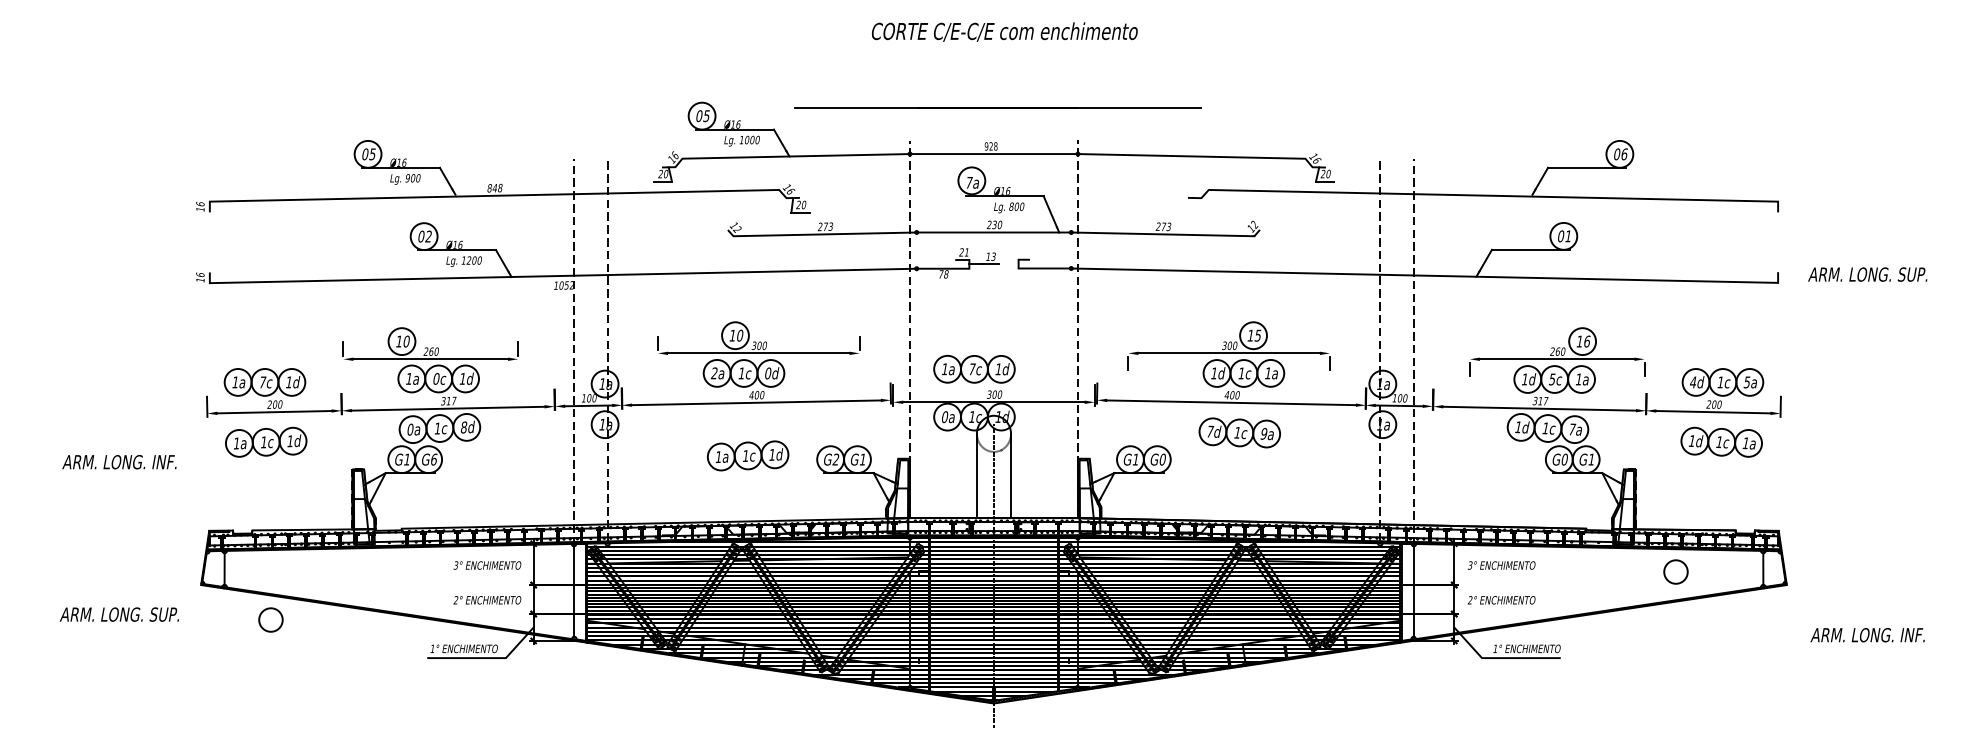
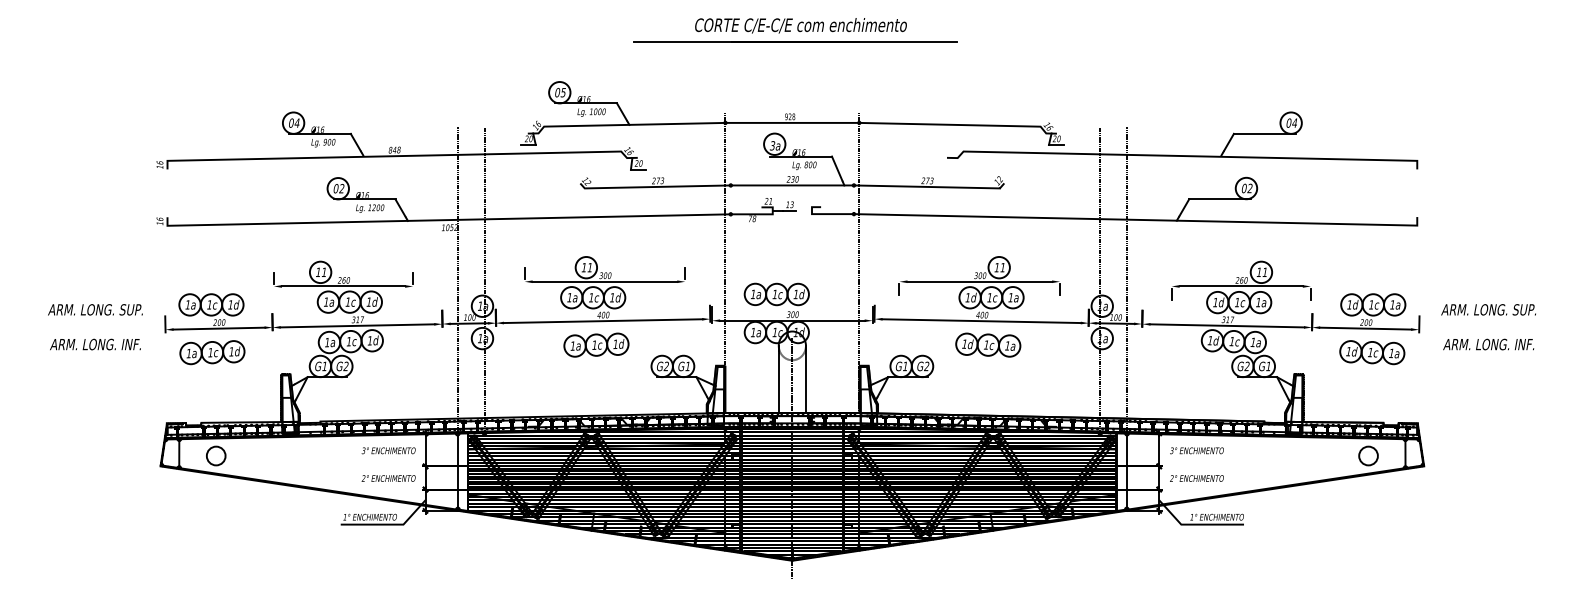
line: (997, 107) -> (795, 41), moved
text: (372, 154) -> (297, 123), 05 -> 04
text: (1624, 154) -> (1294, 123), 06 -> 04
text: (968, 182) -> (772, 145), 7a -> 3a
text: (1567, 235) -> (1249, 187), 01 -> 02
text: (1867, 274) -> (1488, 309), moved
text: (740, 335) -> (590, 267), 10 -> 11
text: (1257, 335) -> (1002, 267), 15 -> 11
text: (406, 341) -> (324, 272), 10 -> 11
text: (1587, 341) -> (1265, 272), 16 -> 11
text: (972, 369) -> (775, 294), 7c -> 1c
text: (714, 373) -> (569, 297), 2a -> 1a
text: (768, 373) -> (612, 297), 0d -> 1d
text: (436, 378) -> (348, 301), 0c -> 1c
text: (1551, 379) -> (1236, 302), 5c -> 1c
text: (262, 382) -> (209, 304), 7c -> 1c
text: (1692, 382) -> (1349, 304), 4d -> 1d
text: (1746, 382) -> (1392, 304), 5a -> 1a
text: (944, 417) -> (752, 332), 0a -> 1a
text: (463, 427) -> (369, 340), 8d -> 1d
text: (410, 429) -> (327, 342), 0a -> 1a
text: (1572, 429) -> (1253, 342), 7a -> 1a
text: (1210, 431) -> (964, 344), 7d -> 1d
text: (1263, 433) -> (1007, 345), 9a -> 1a
part: (748, 455) -> (596, 344), moved
text: (433, 459) -> (345, 366), G6 -> G2
text: (1162, 459) -> (926, 366), G0 -> G2
text: (1564, 459) -> (1247, 366), G0 -> G2
text: (119, 462) -> (95, 344), moved
circle: (1675, 571) -> (1368, 455), moved
text: (118, 614) -> (94, 309), moved
circle: (270, 619) -> (215, 455), moved
text: (1867, 635) -> (1488, 344), moved

